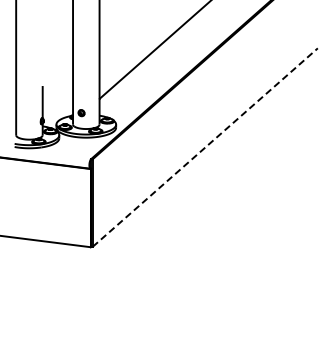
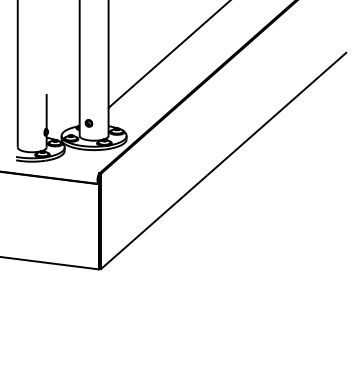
line: (205, 147) -> (223, 160), dashed -> solid

